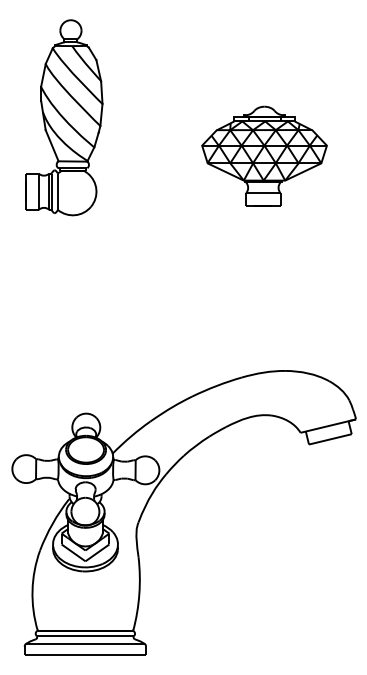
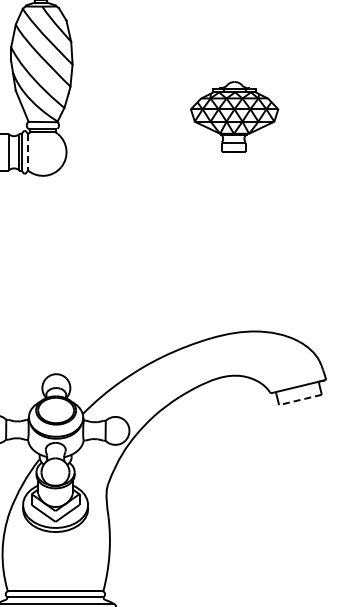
part: (264, 155) -> (234, 116), size x0.7
line: (57, 192) -> (27, 153), solid -> dashed
line: (330, 439) -> (300, 400), solid -> dashed

